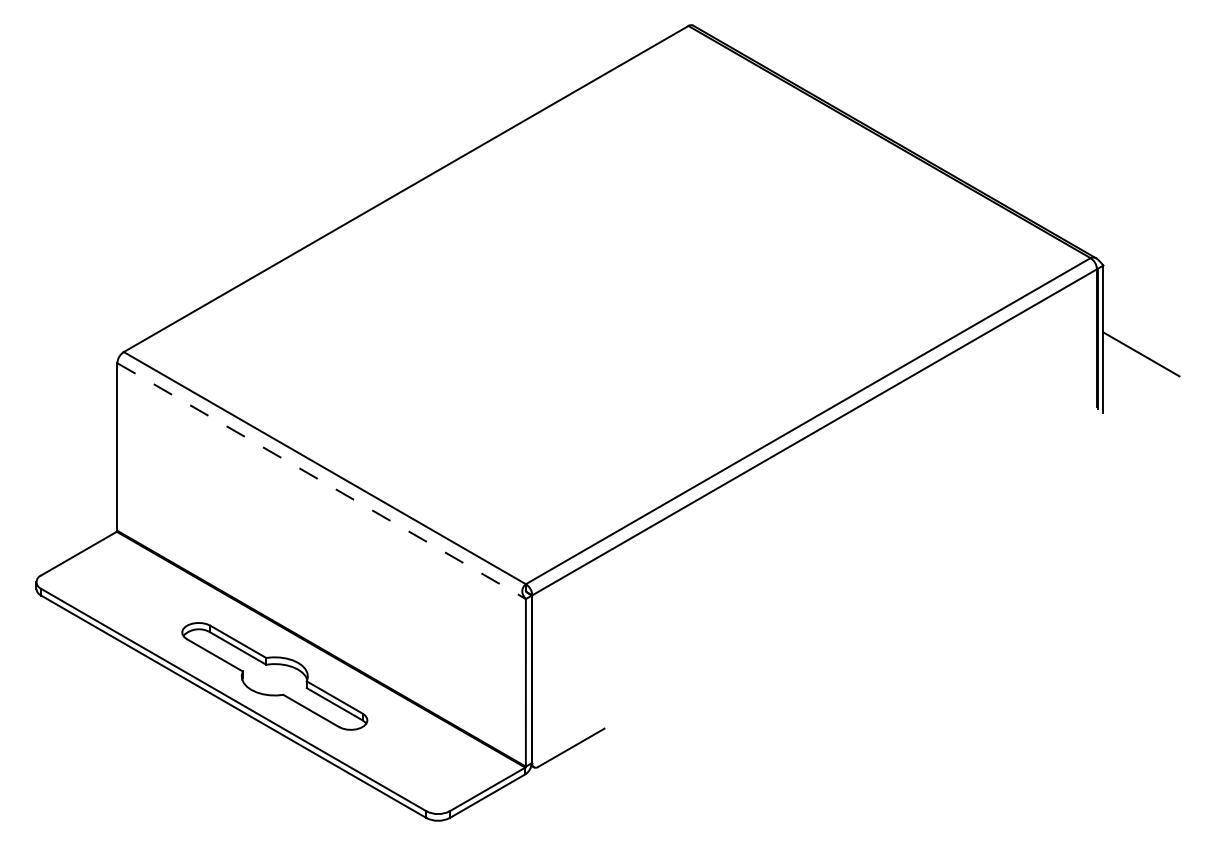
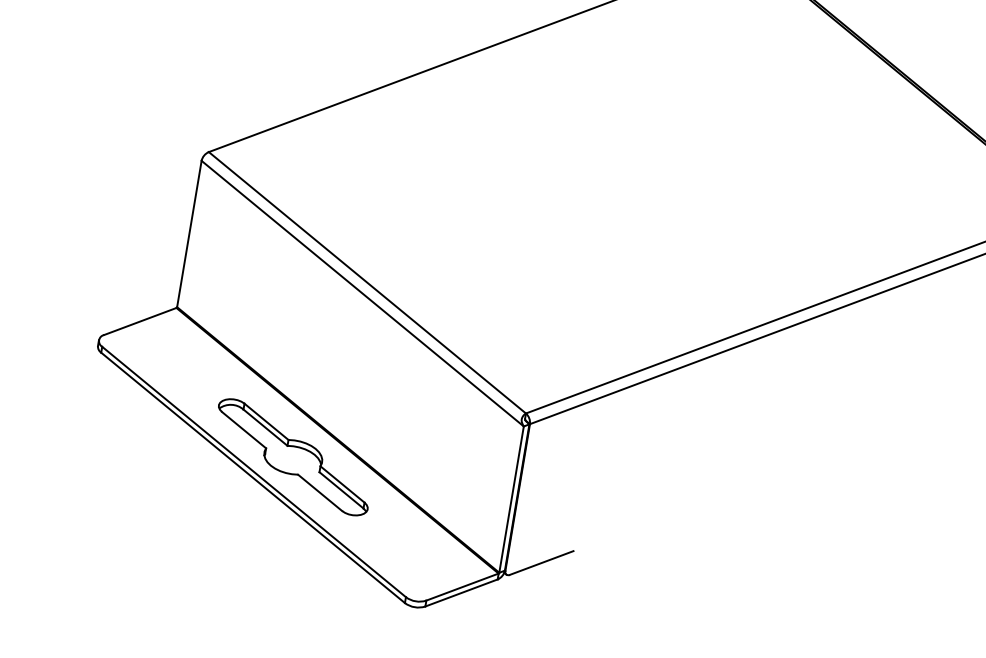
line: (321, 481) -> (362, 293), dashed -> solid

